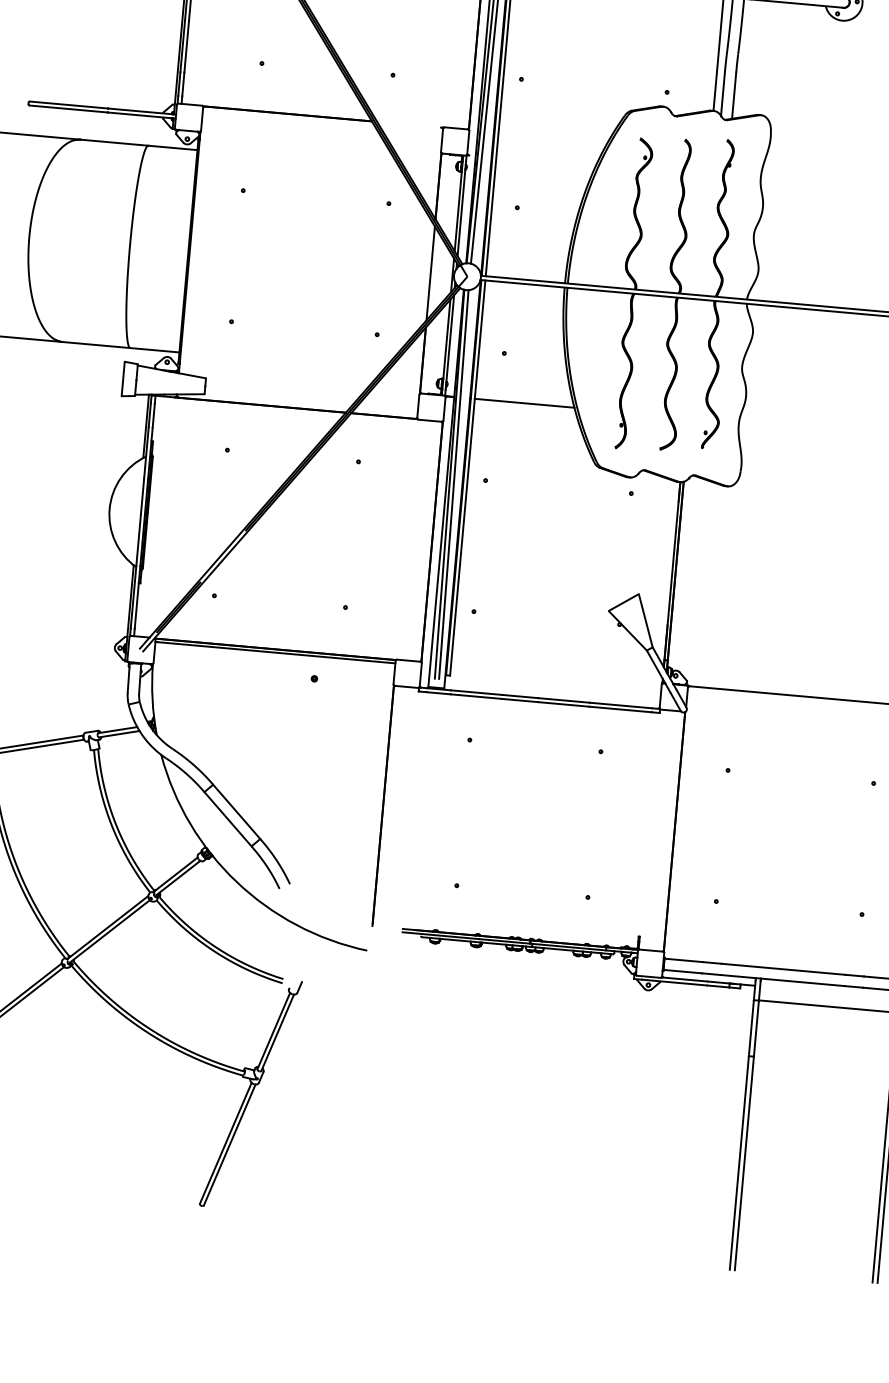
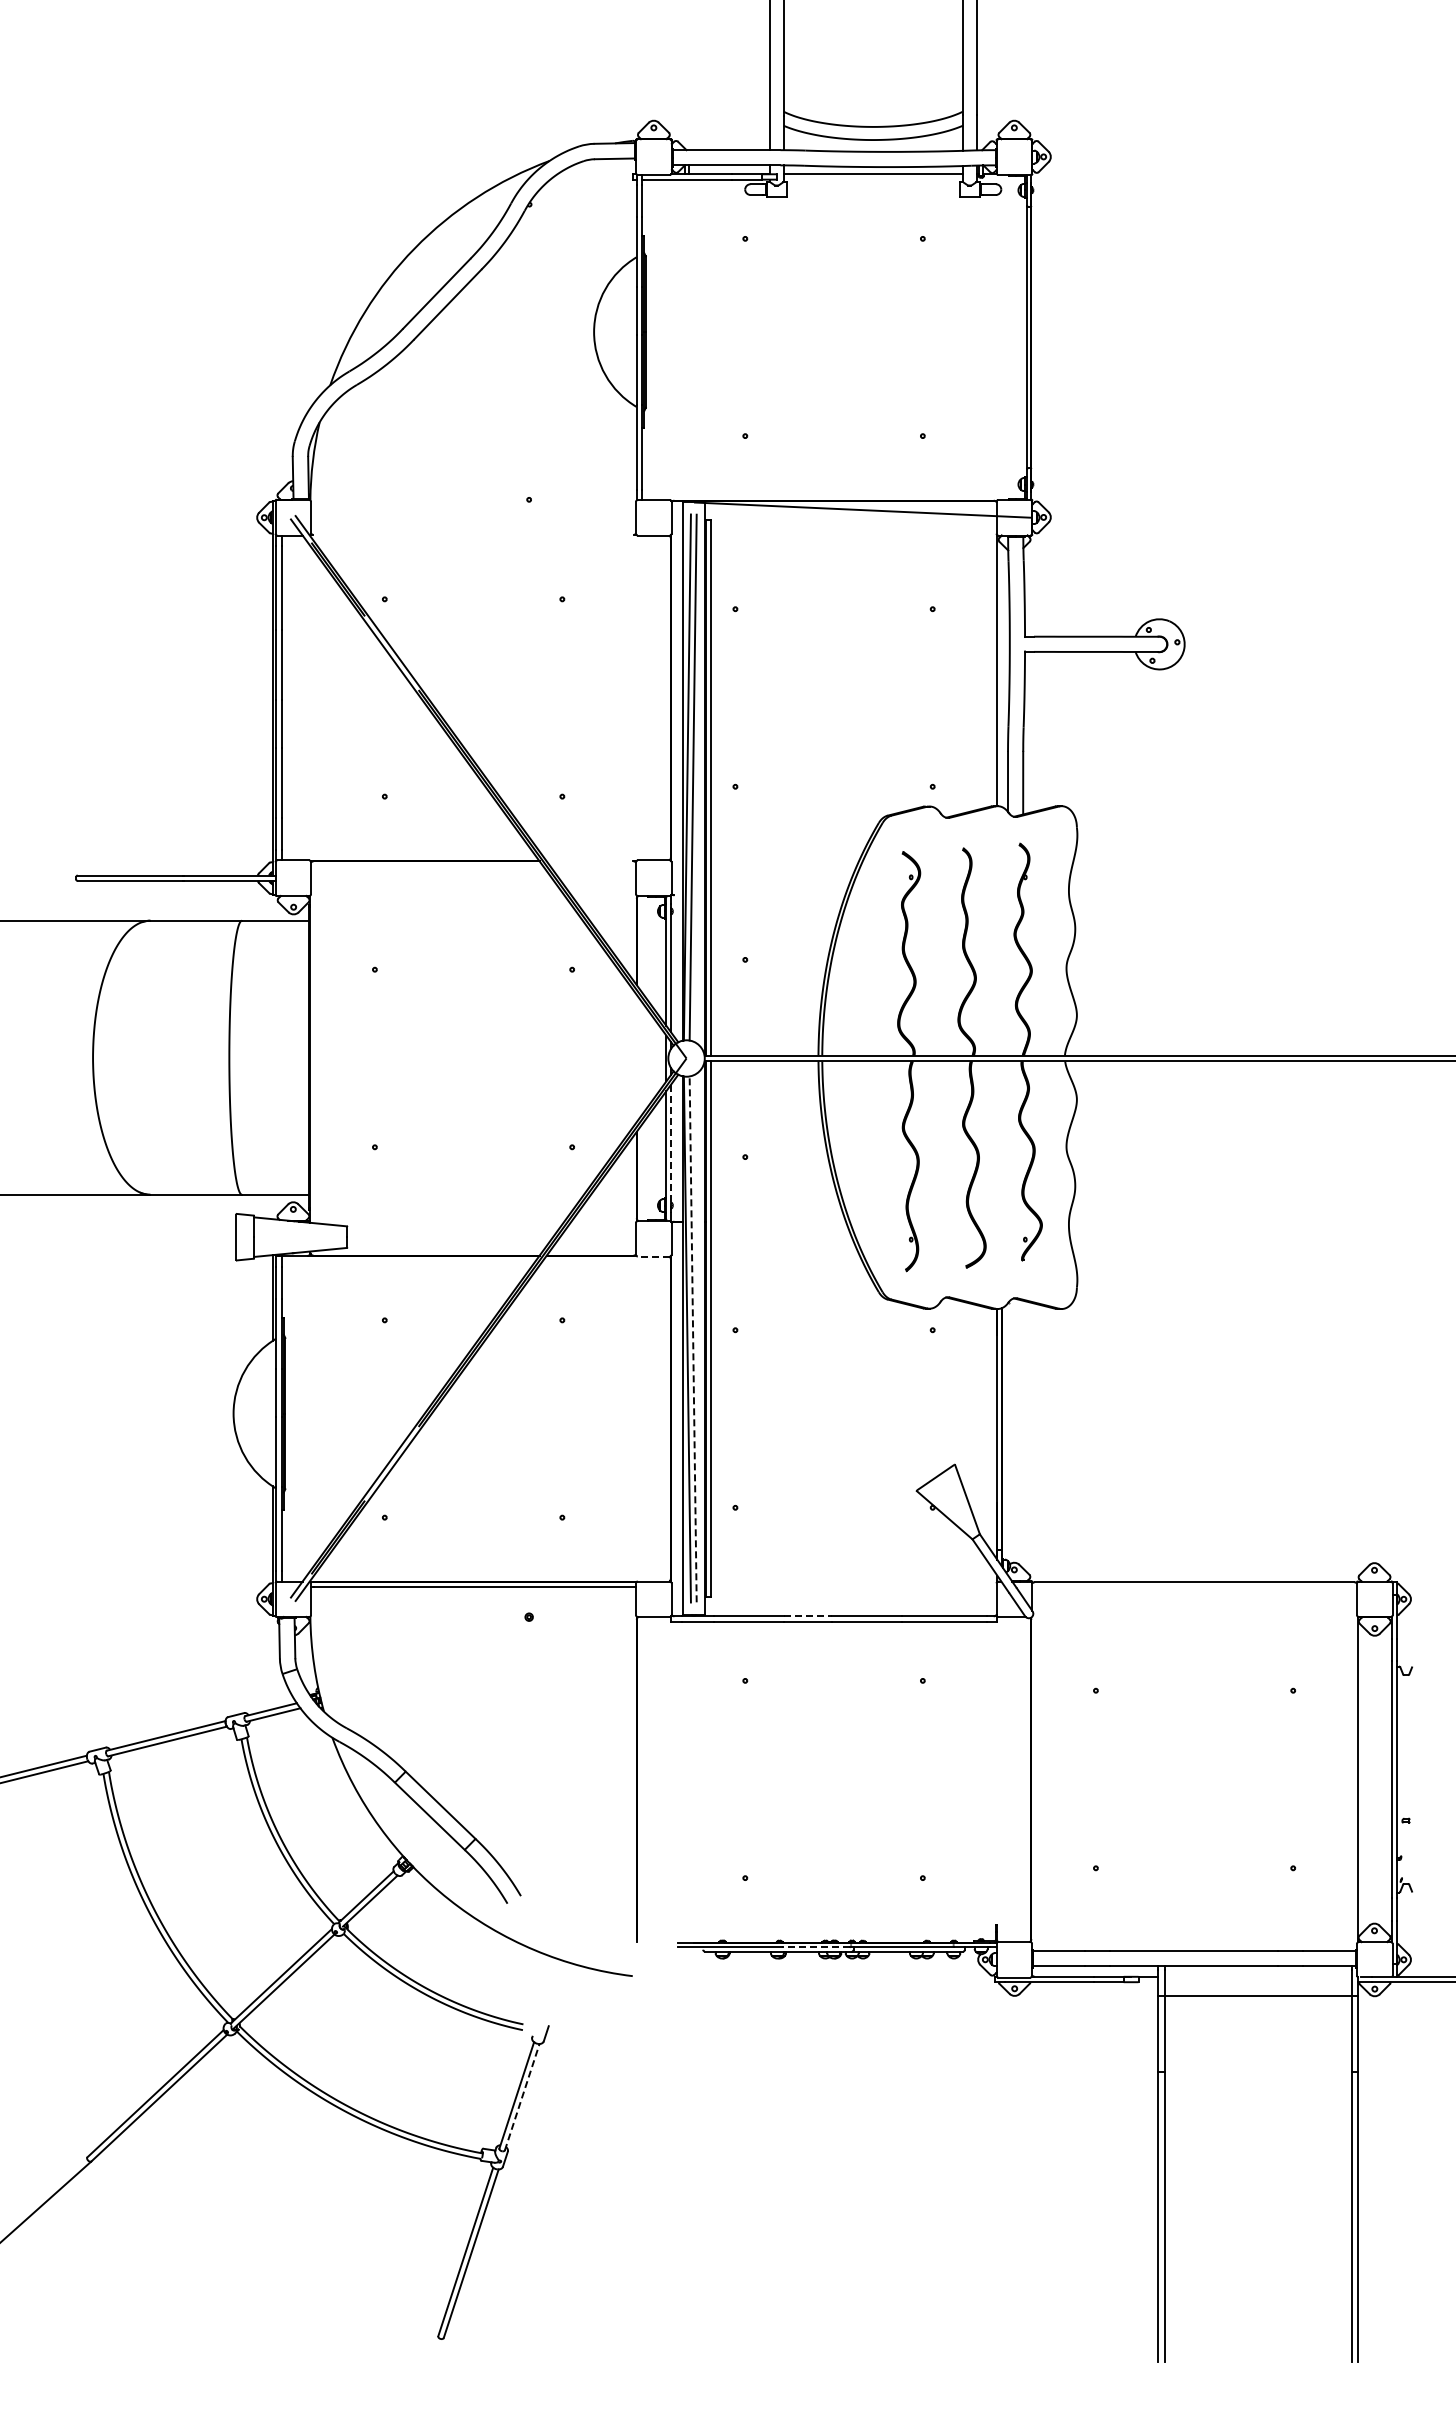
line: (430, 273) -> (636, 1058), removed
line: (449, 342) -> (670, 1148), solid -> dashed
line: (524, 403) -> (778, 1221), removed
line: (430, 420) -> (653, 1256), solid -> dashed
line: (454, 484) -> (693, 1339), solid -> dashed
line: (520, 696) -> (808, 1616), solid -> dashed
line: (504, 941) -> (815, 1947), solid -> dashed
line: (277, 1032) -> (522, 2096), solid -> dashed

